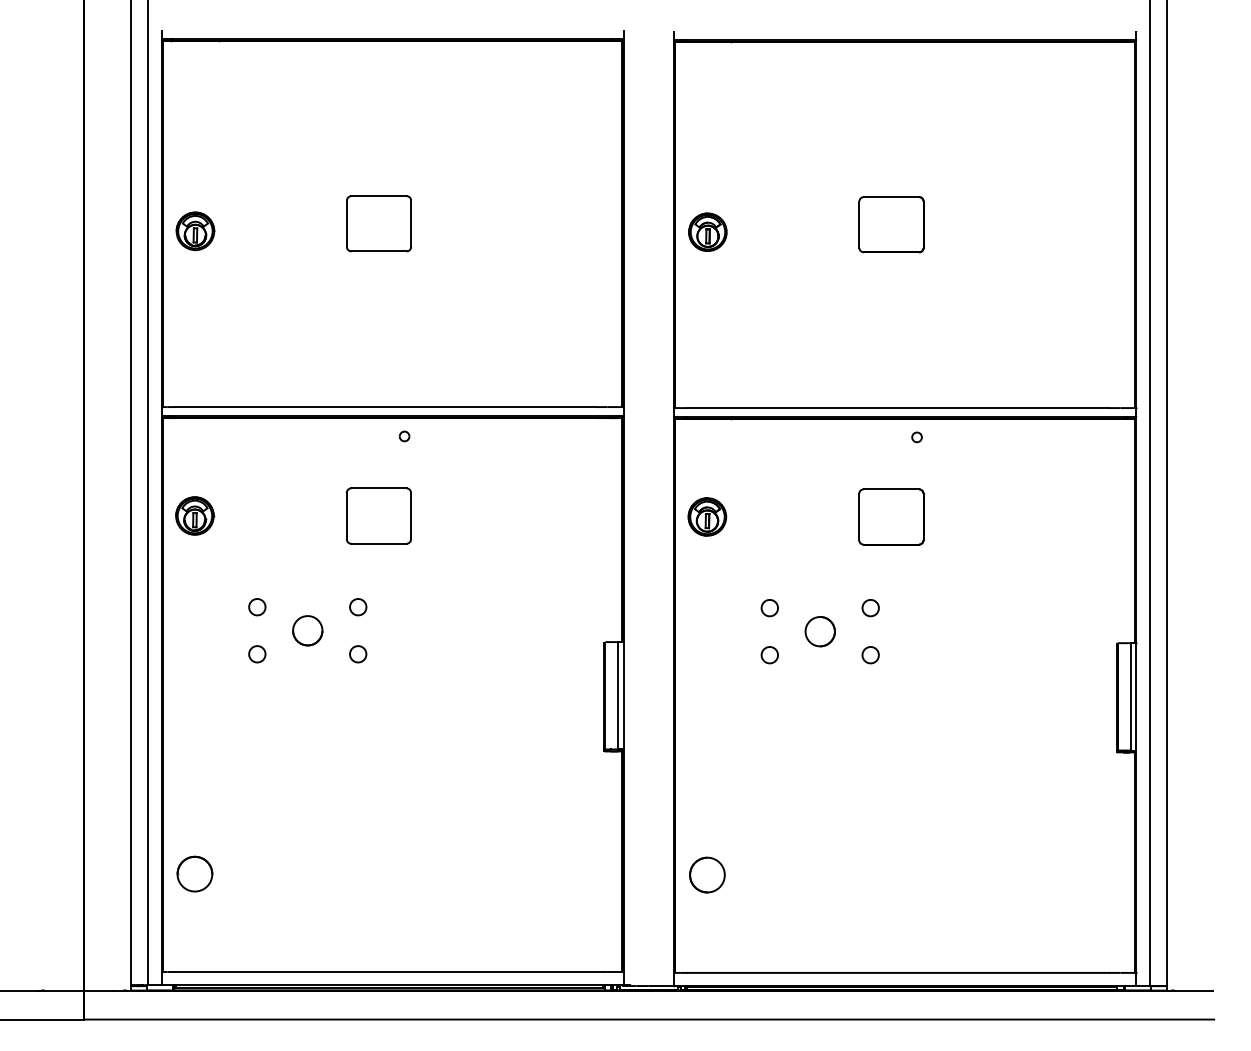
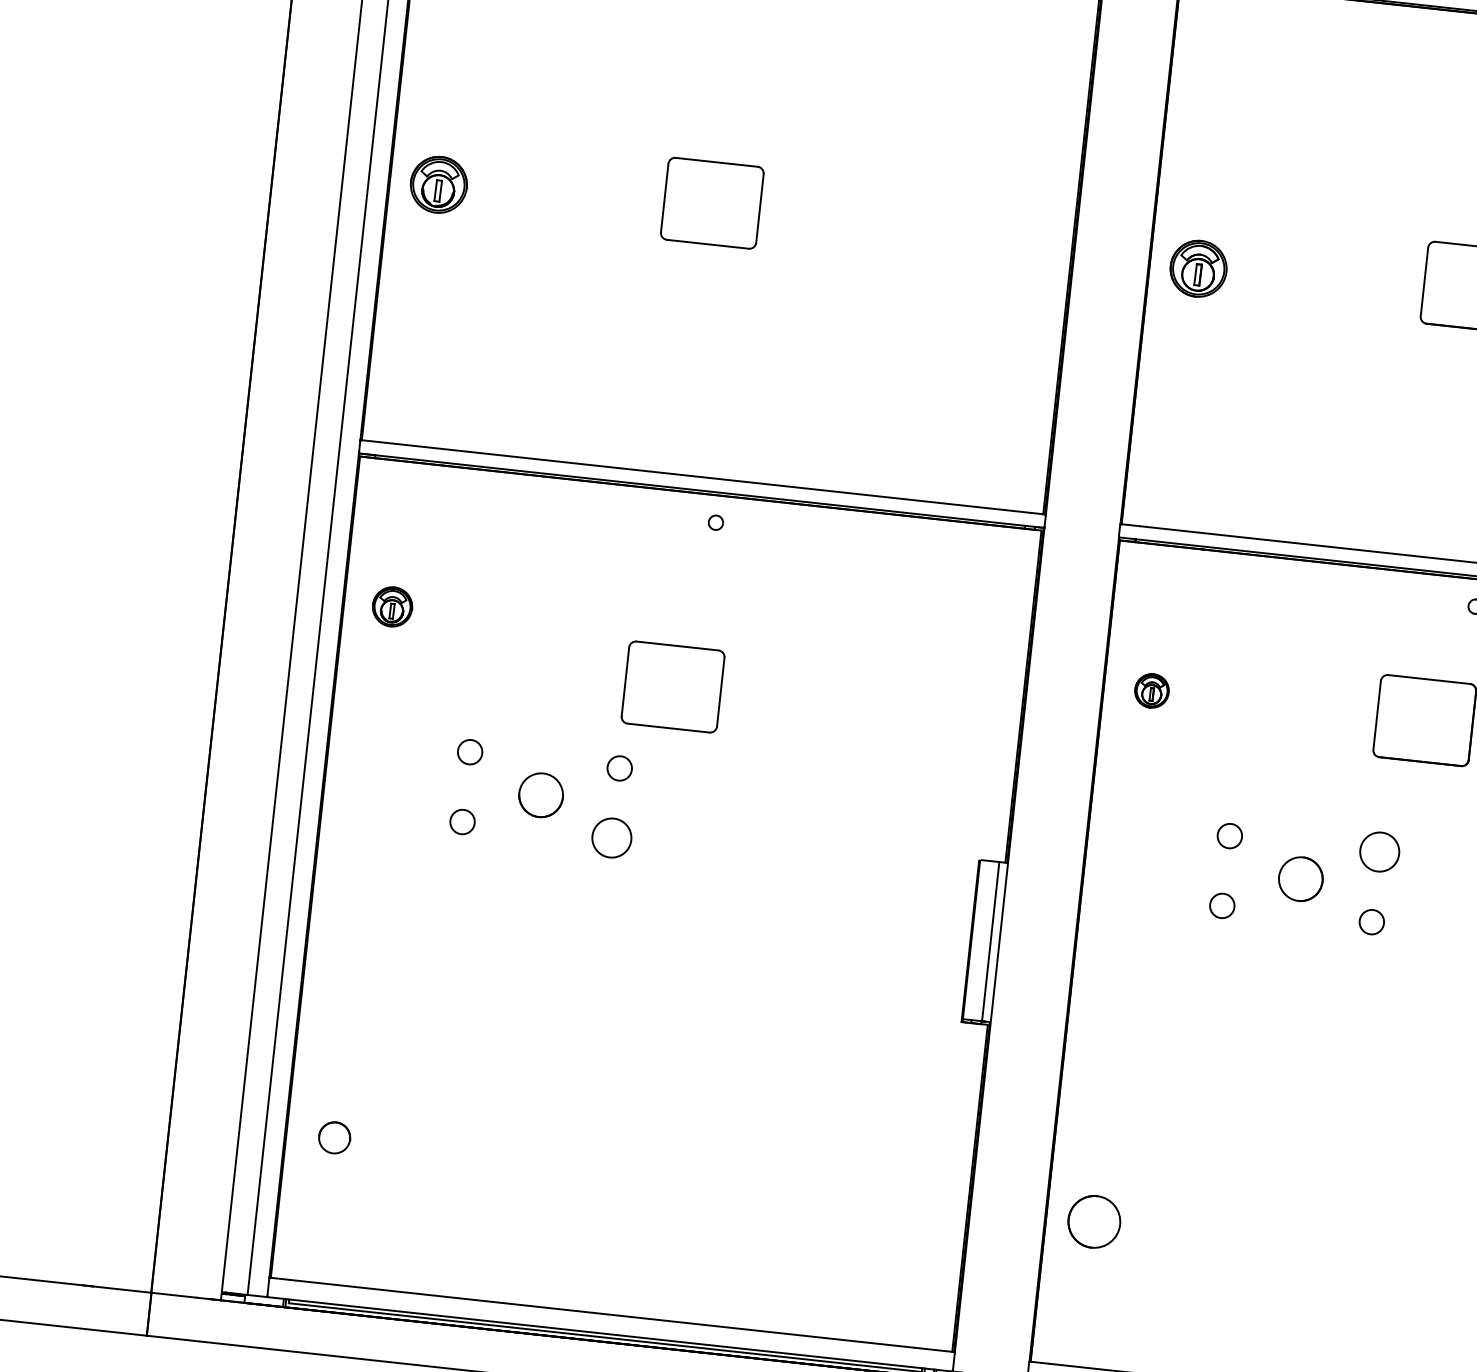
part: (195, 515) -> (393, 606), size x0.7
part: (378, 515) -> (672, 686), moved
part: (707, 516) -> (1152, 690), size x0.6
part: (870, 608) -> (1379, 852), size x1.6
part: (358, 654) -> (612, 838), size x1.6
part: (194, 873) -> (334, 1136), size x0.6

